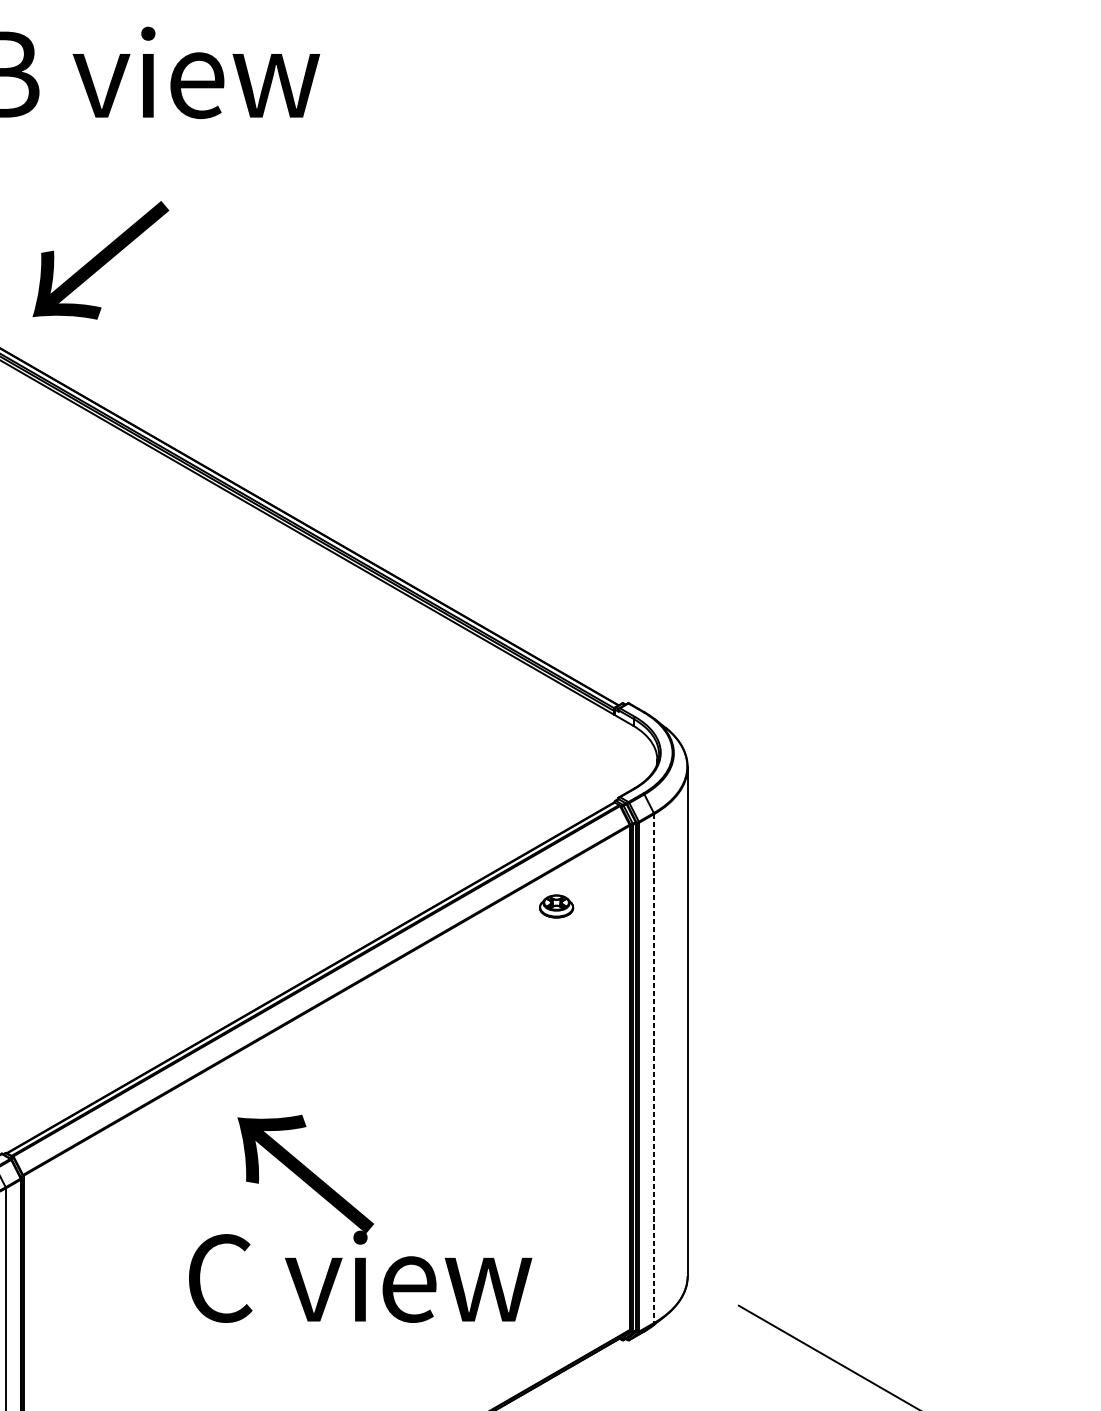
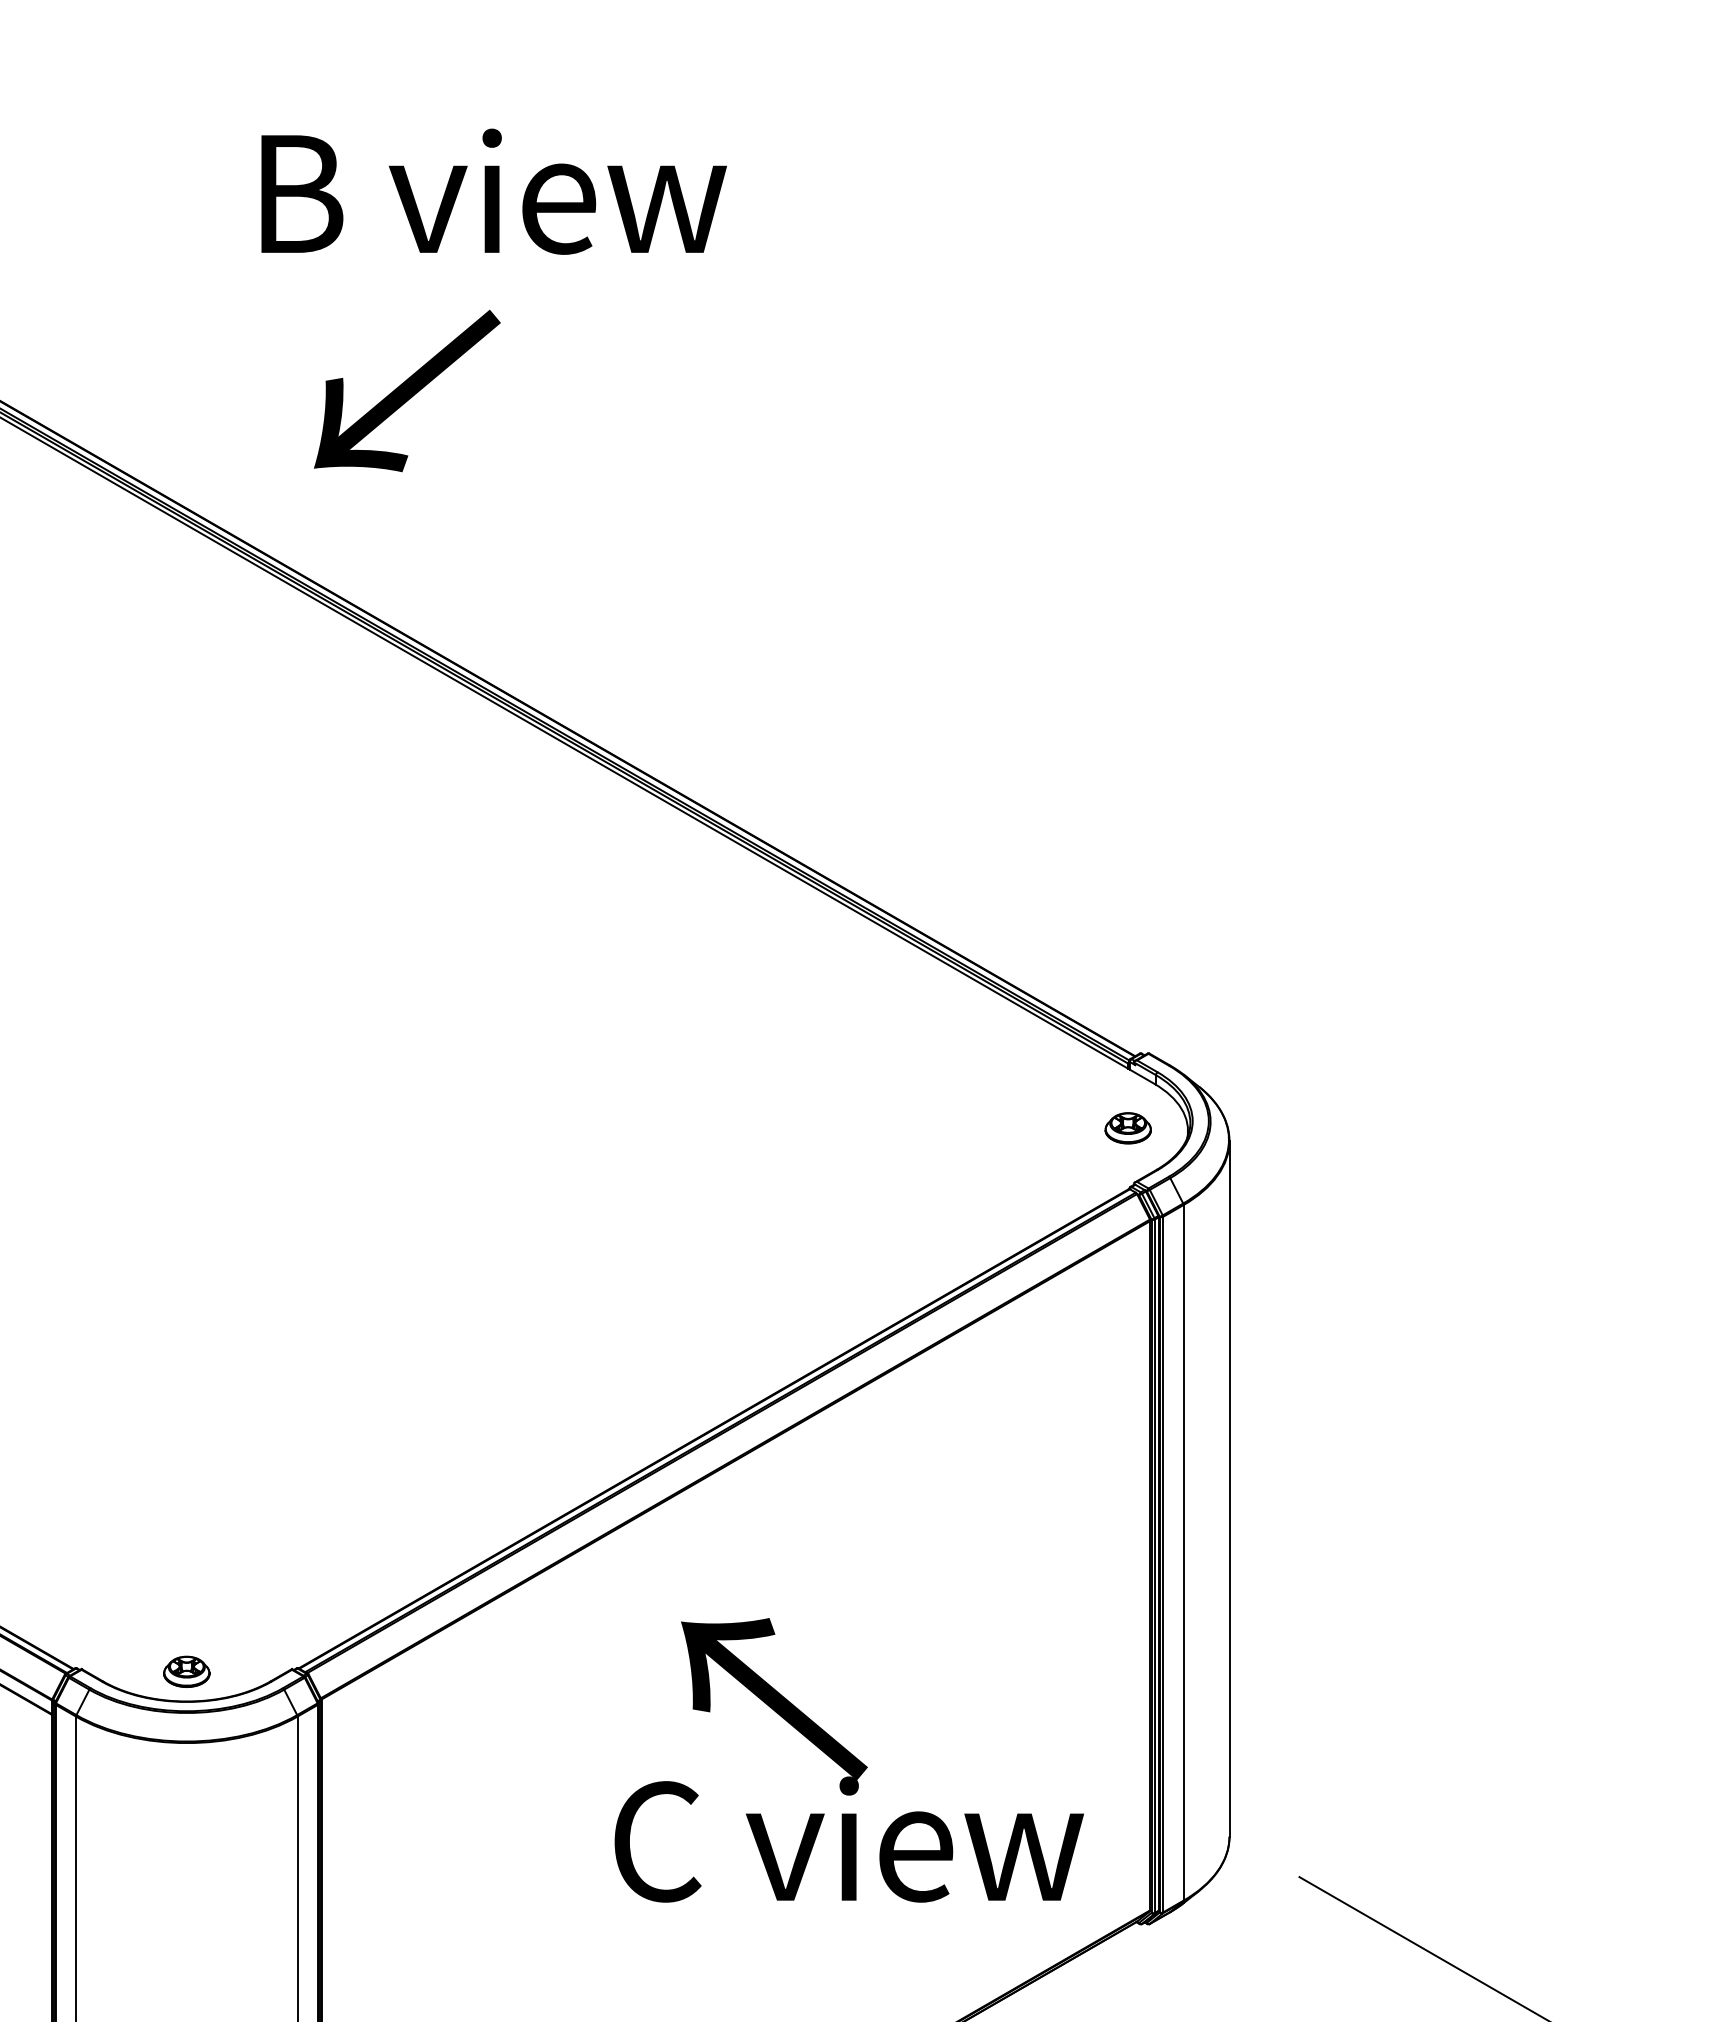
text: (101, 259) -> (407, 390), moved
part: (556, 906) -> (1127, 1128), moved
line: (654, 1068) -> (1183, 1552), dashed -> solid
text: (359, 1218) -> (848, 1760), moved

